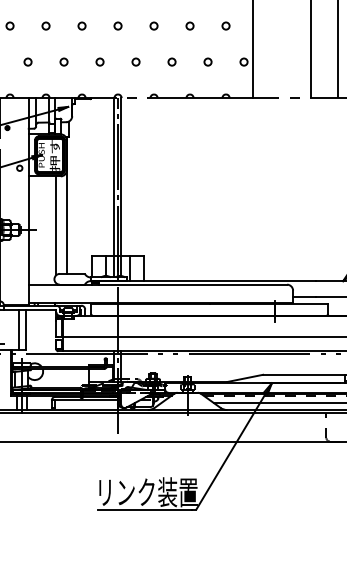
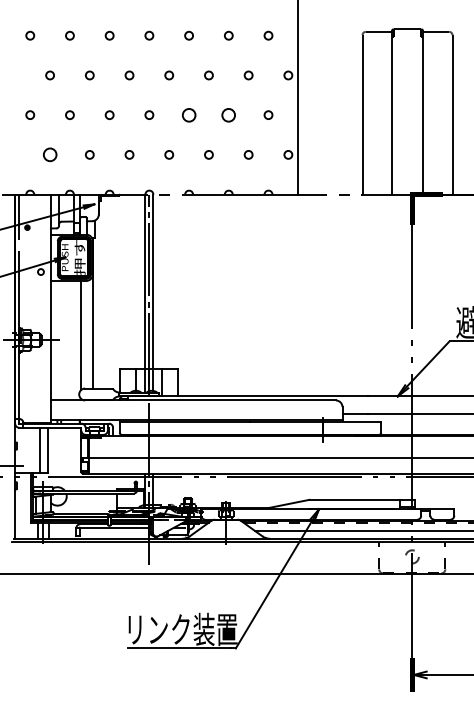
circle: (153, 25) -> (188, 114), size x1.6
circle: (189, 25) -> (228, 114), size x1.6
circle: (27, 61) -> (49, 154), size x1.6

